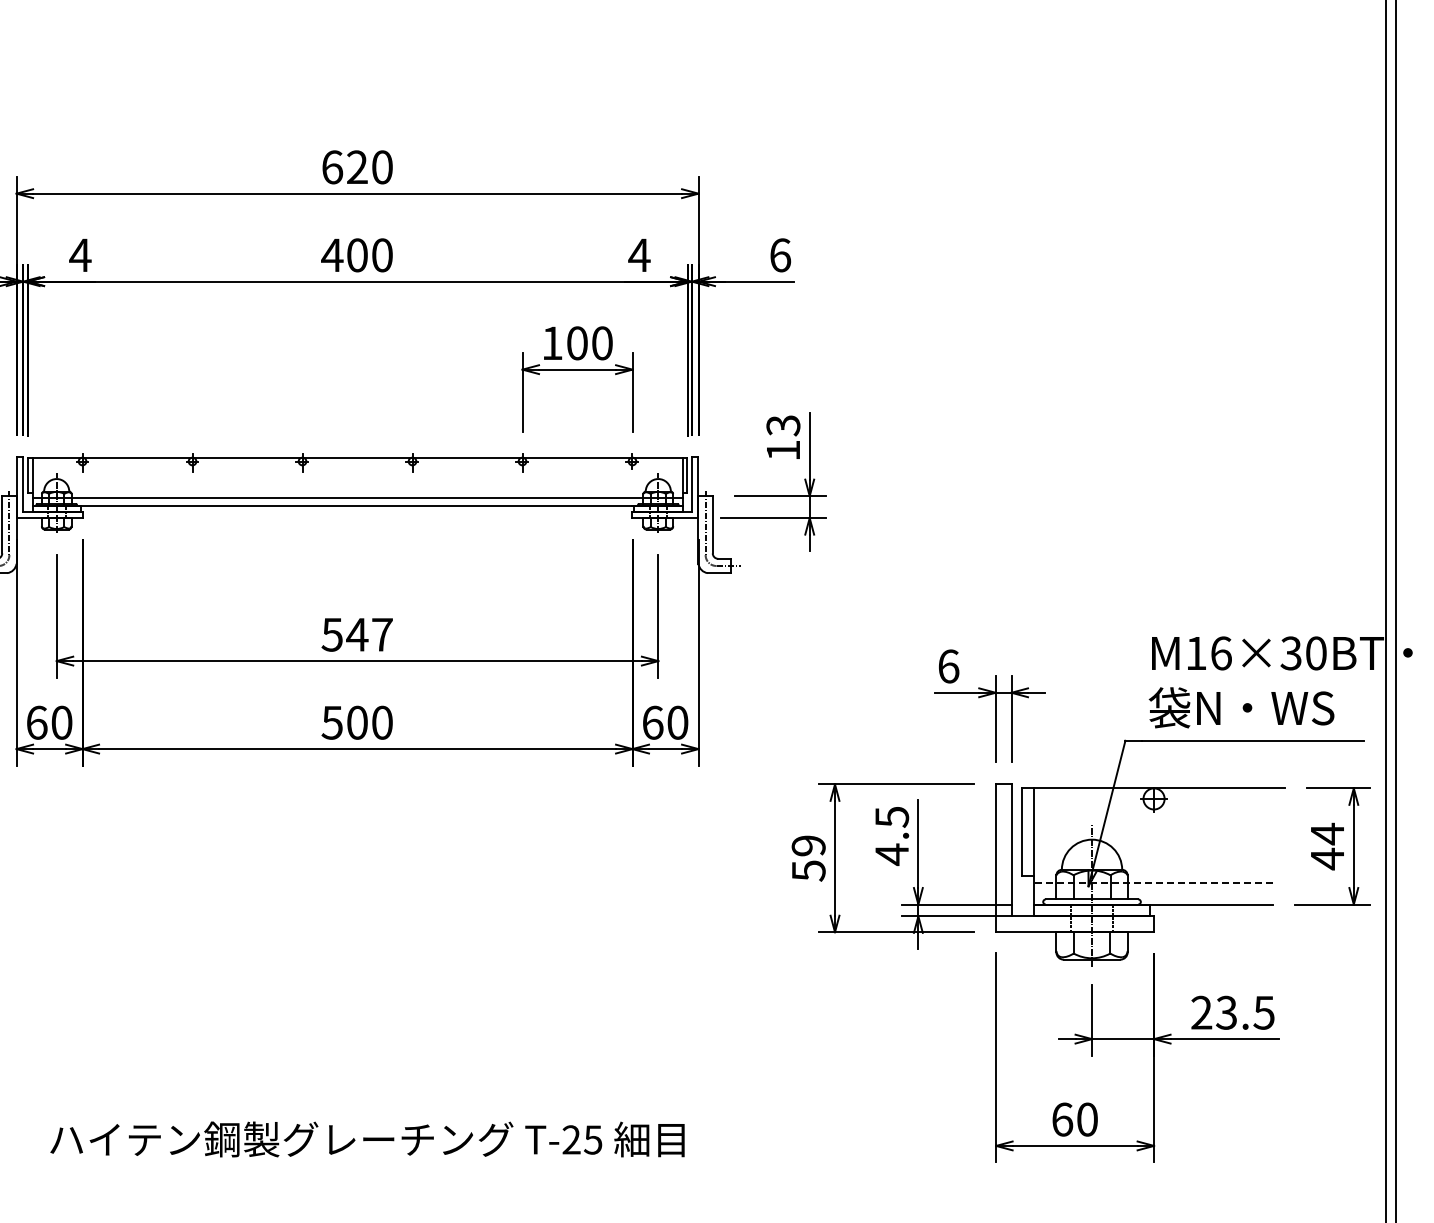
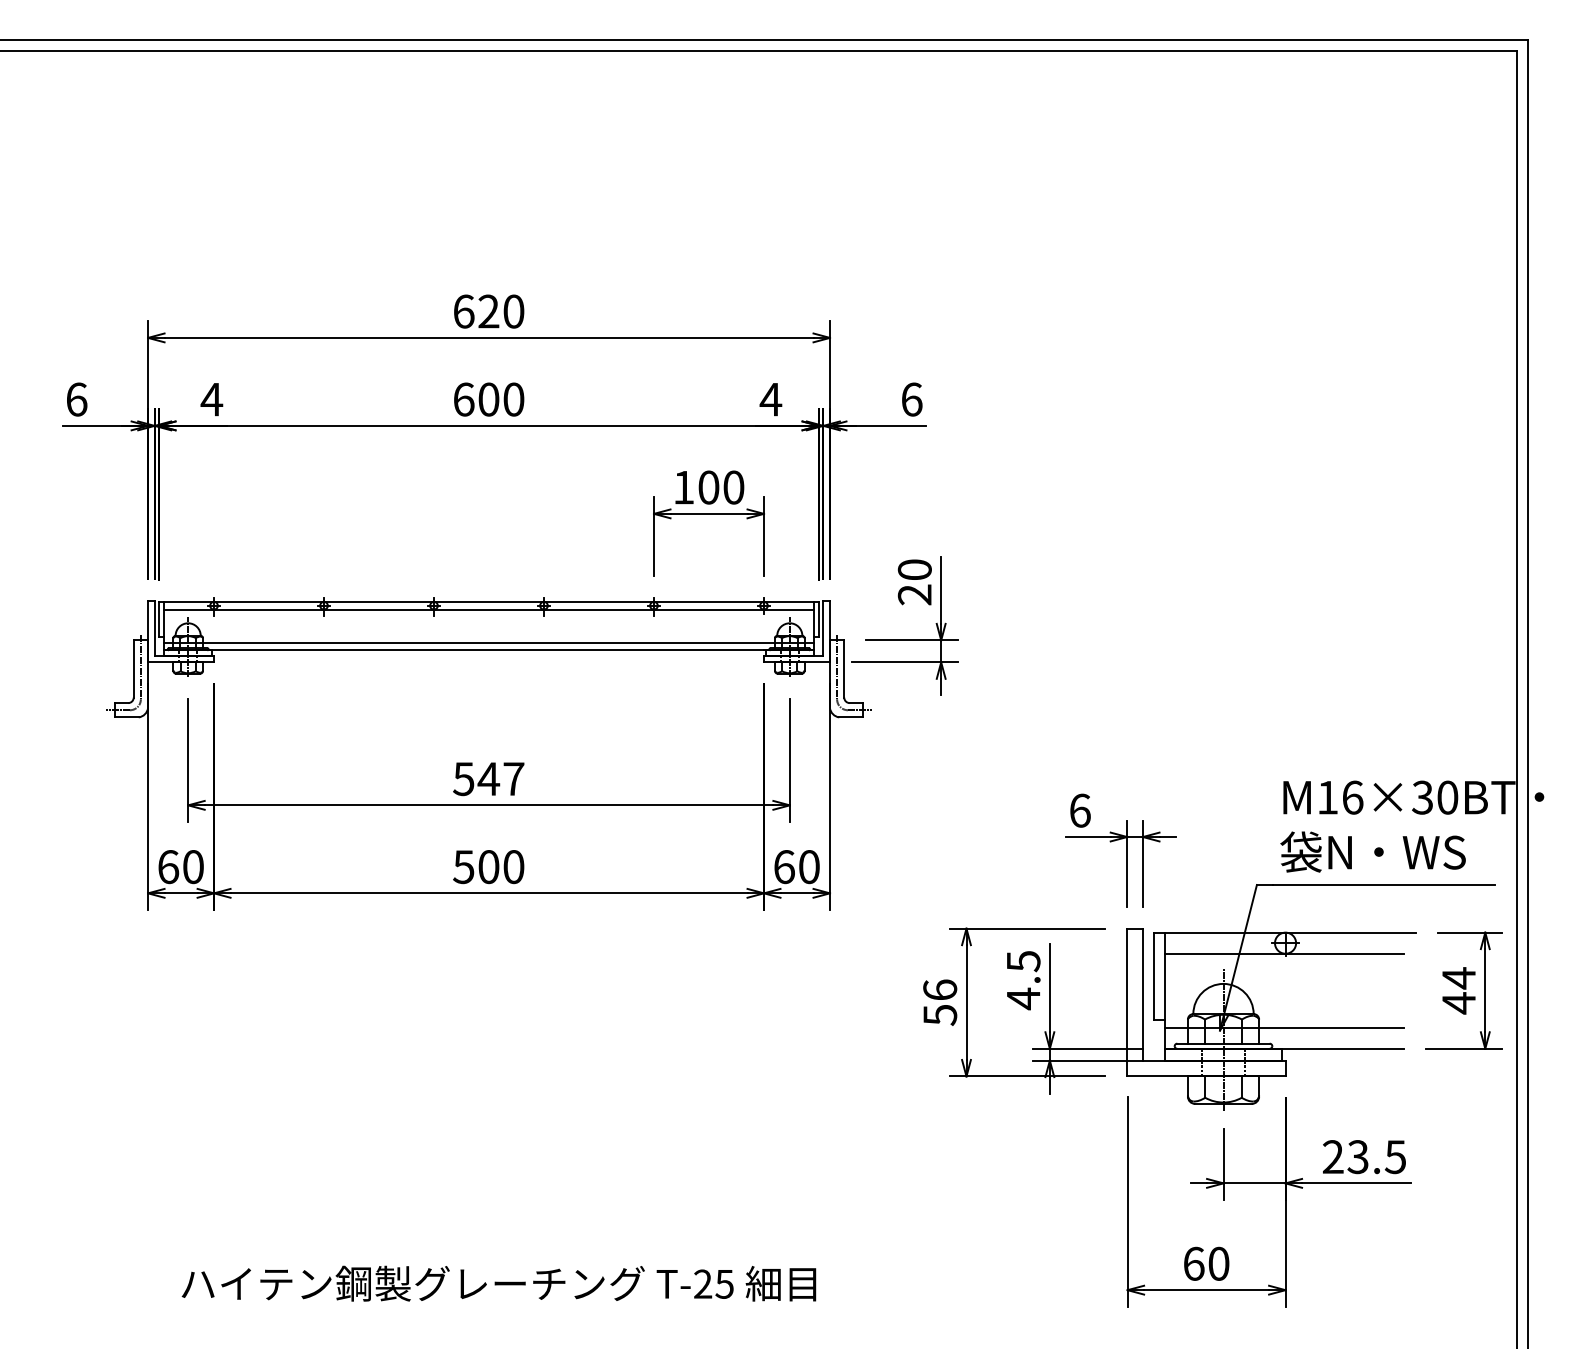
text: (332, 255) -> (463, 399), 400 -> 600
text: (783, 438) -> (914, 582), 13 -> 20
line: (357, 465) -> (488, 609), added
line: (1153, 809) -> (1284, 953), added
text: (809, 845) -> (940, 989), 59 -> 56
line: (1153, 883) -> (1284, 1027), dashed -> solid

